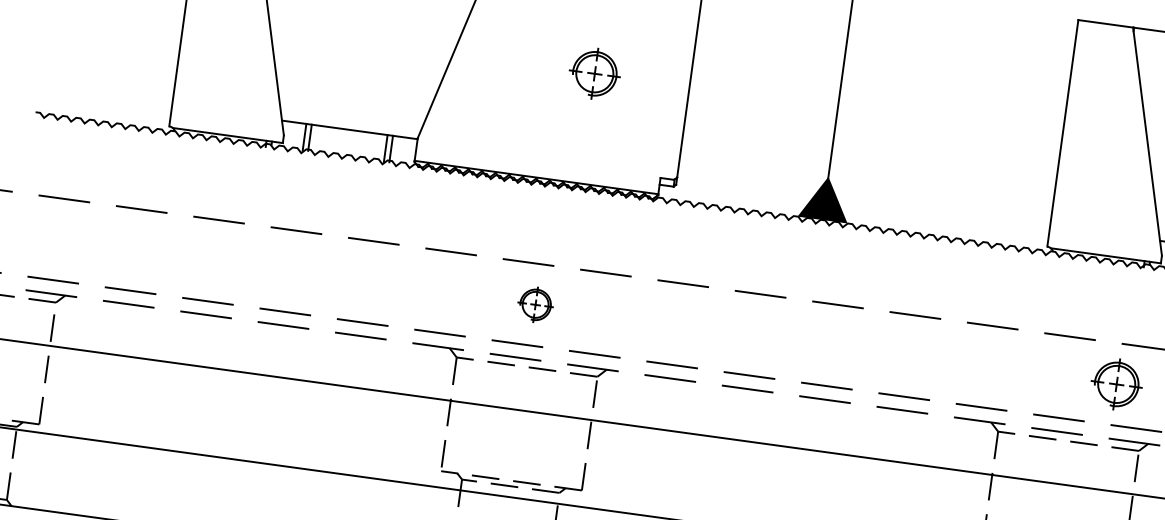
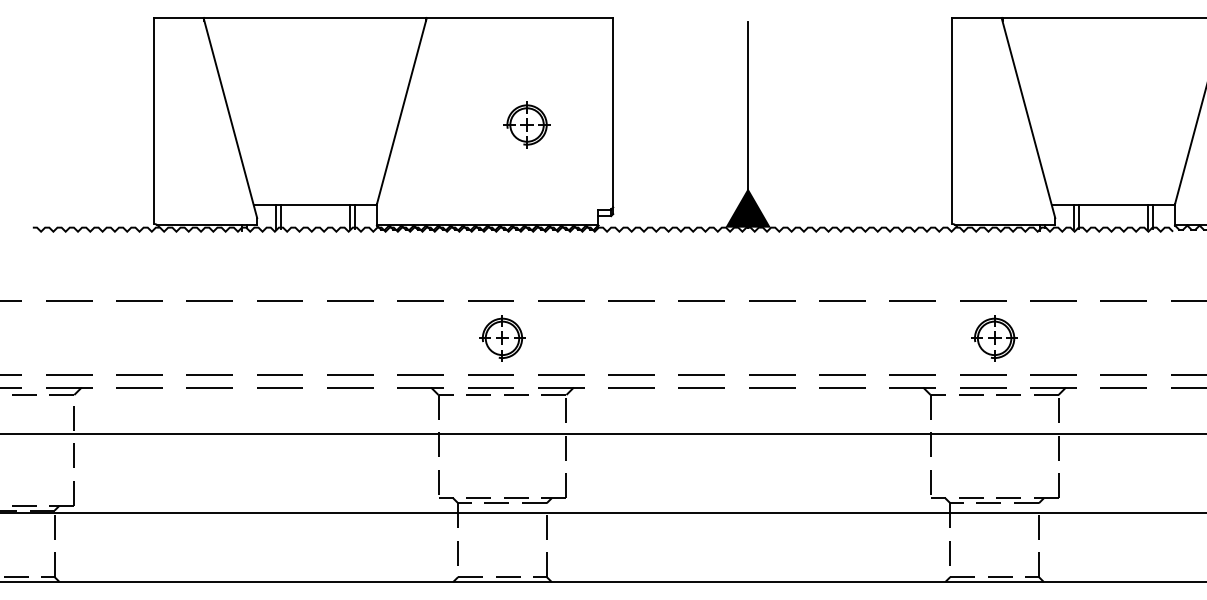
part: (535, 304) -> (502, 338), size x1.43
part: (1116, 384) -> (994, 338), moved

